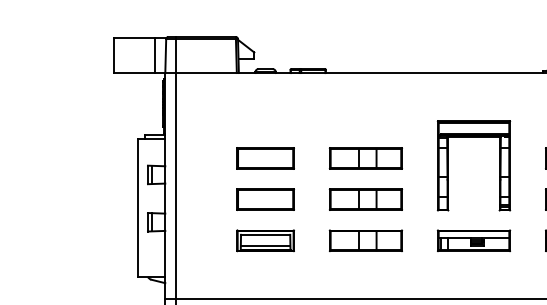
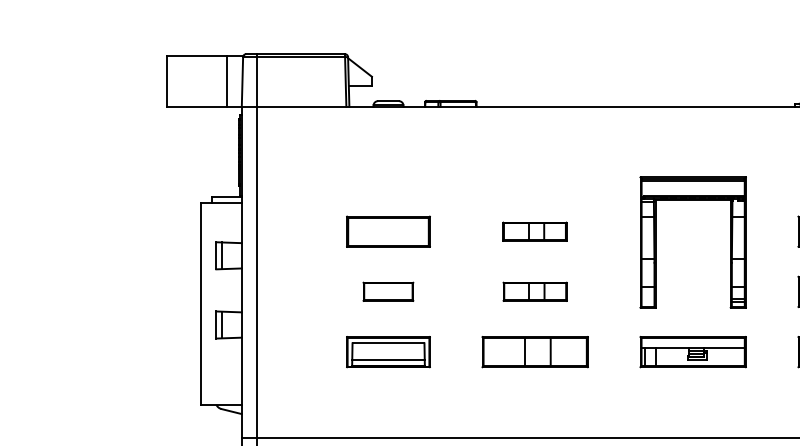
part: (365, 158) -> (534, 231), size x0.6
part: (265, 199) -> (388, 291), size x0.6
part: (365, 199) -> (534, 291), size x0.6

